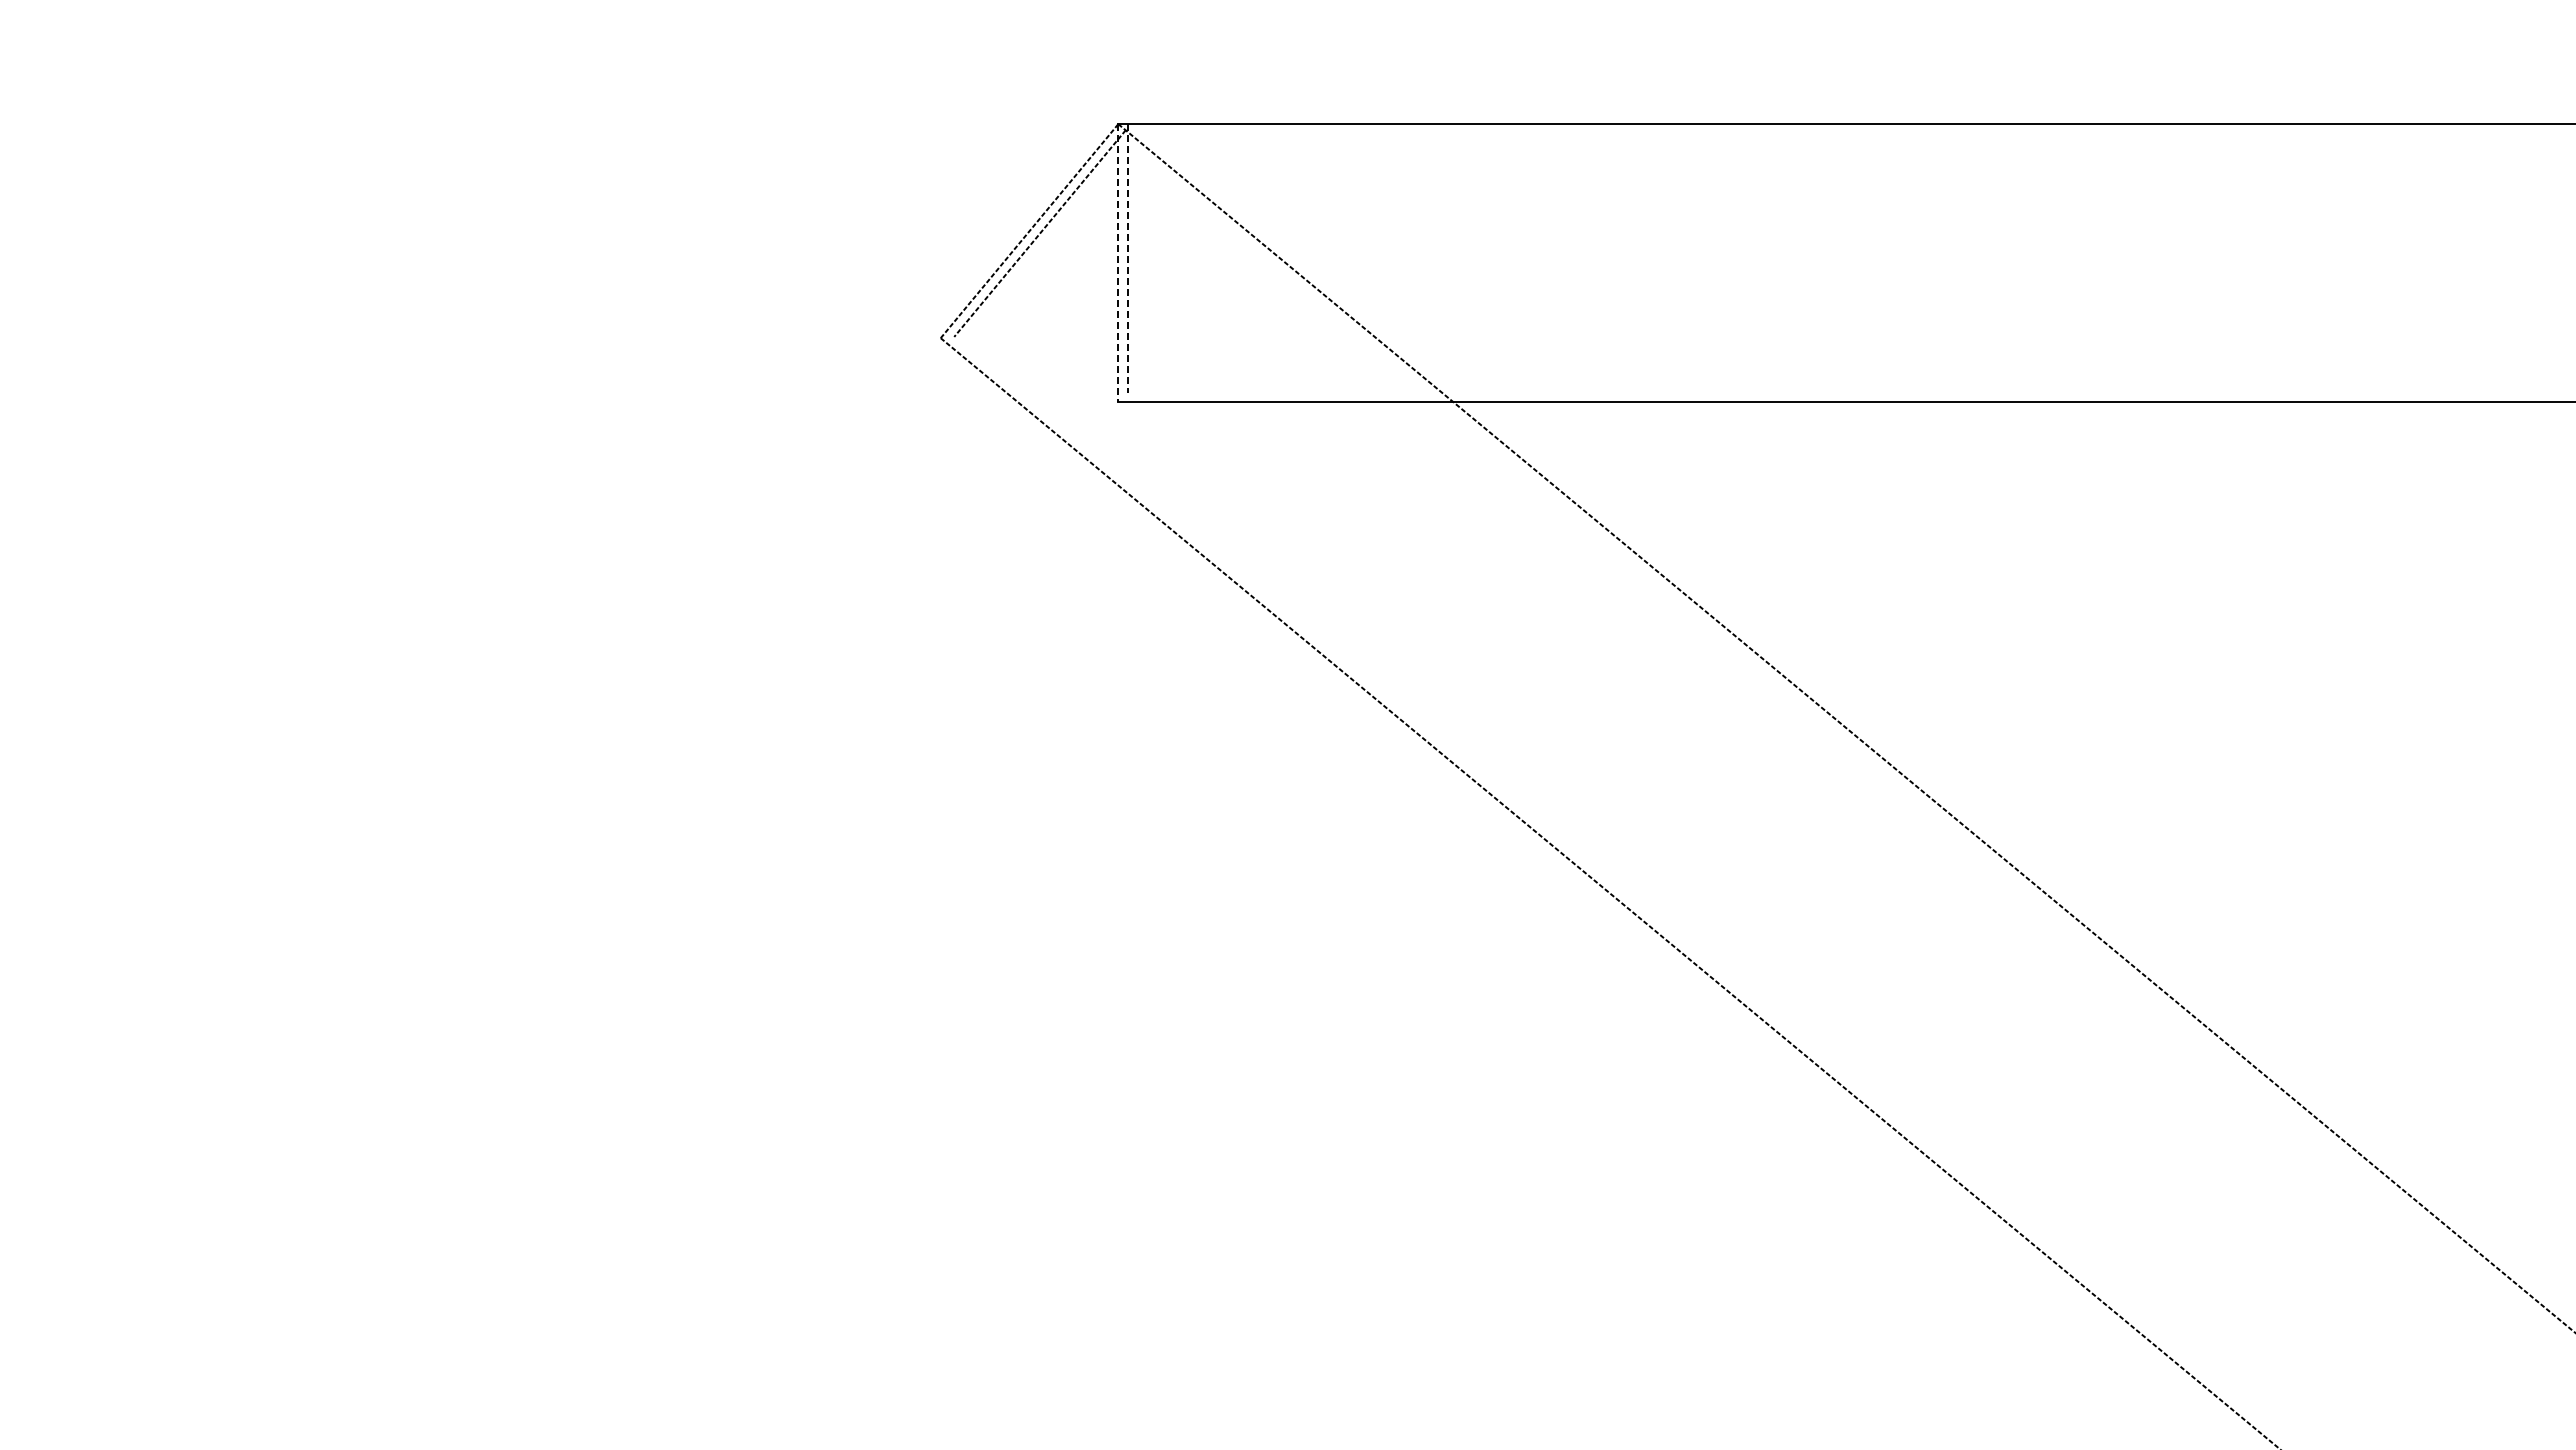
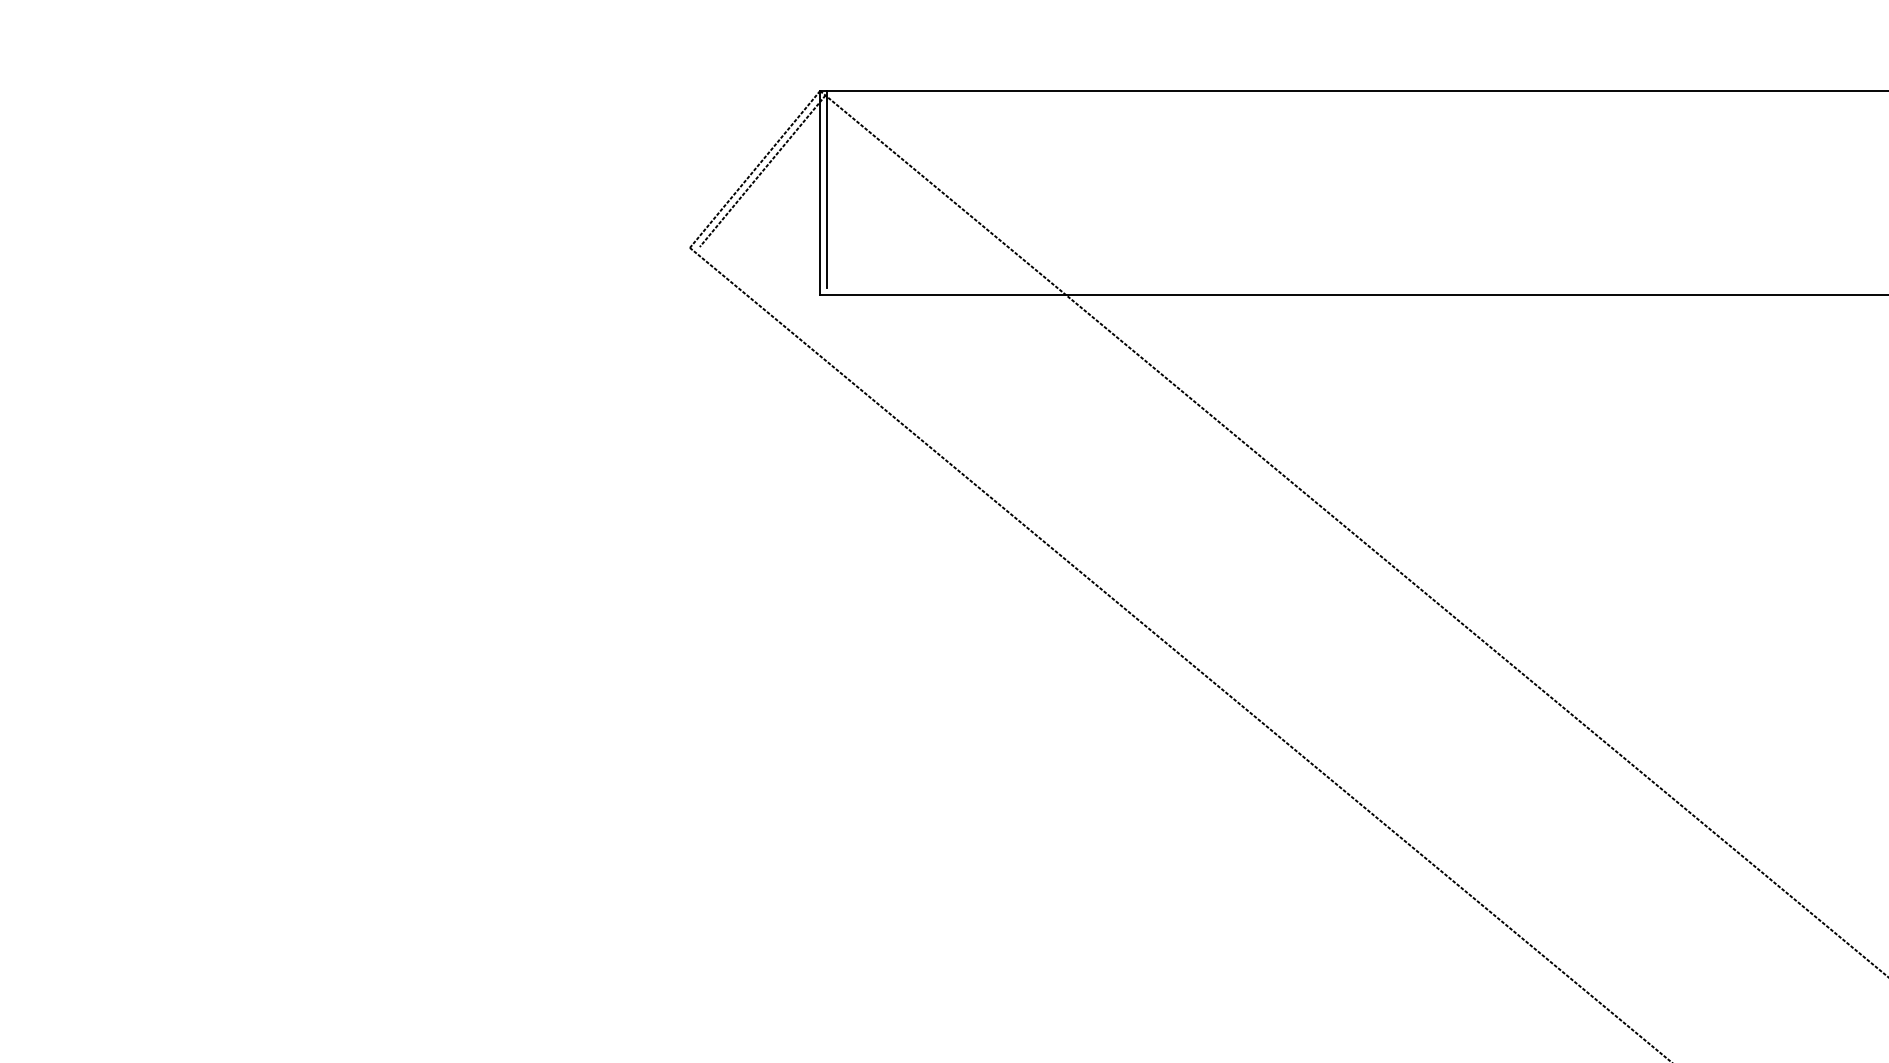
line: (1127, 258) -> (826, 189), dashed -> solid
line: (1118, 263) -> (820, 193), dashed -> solid

